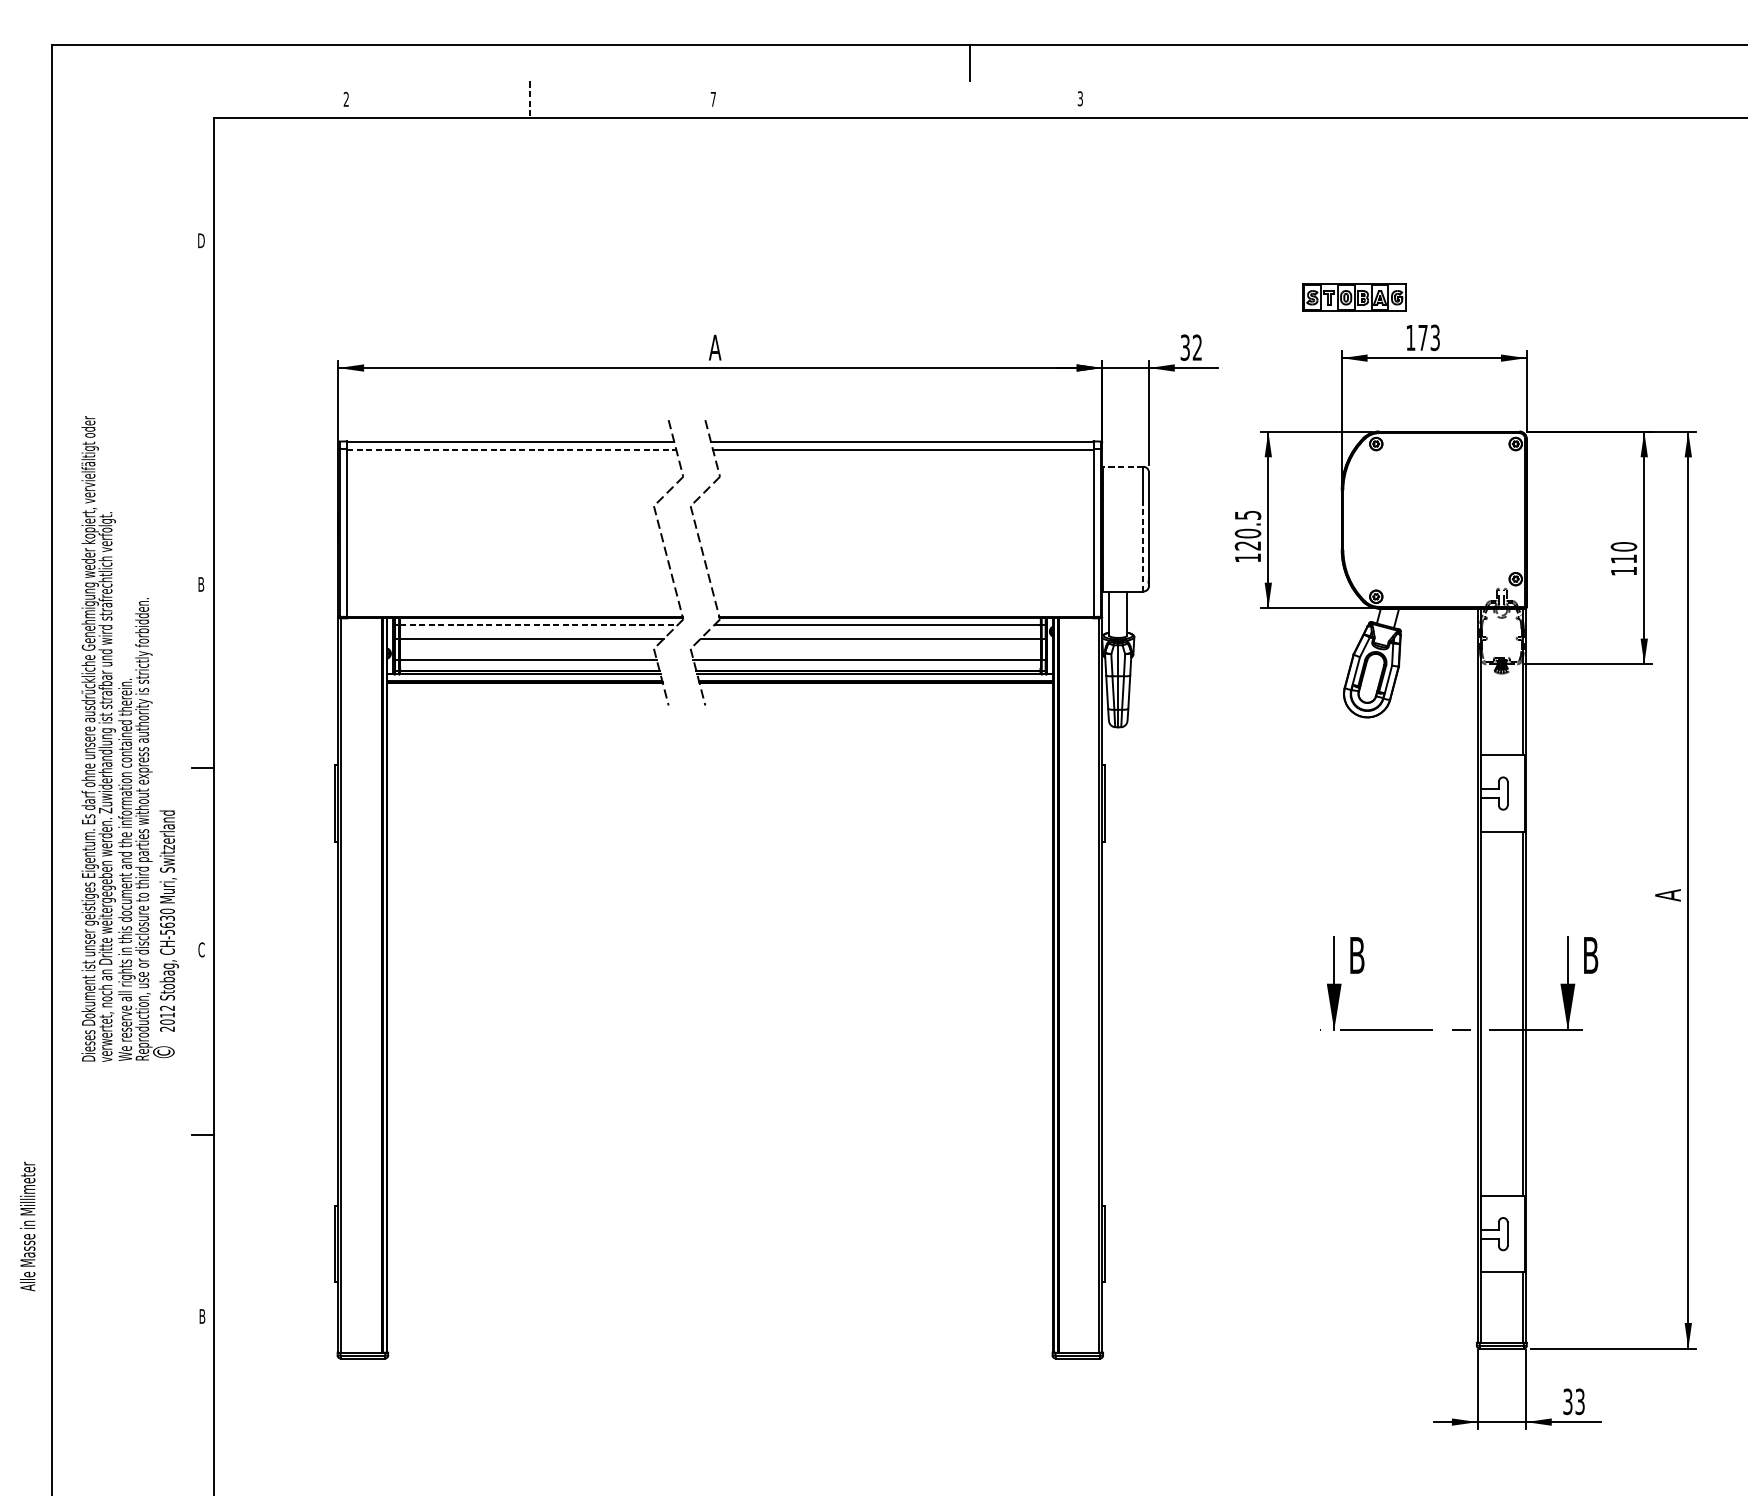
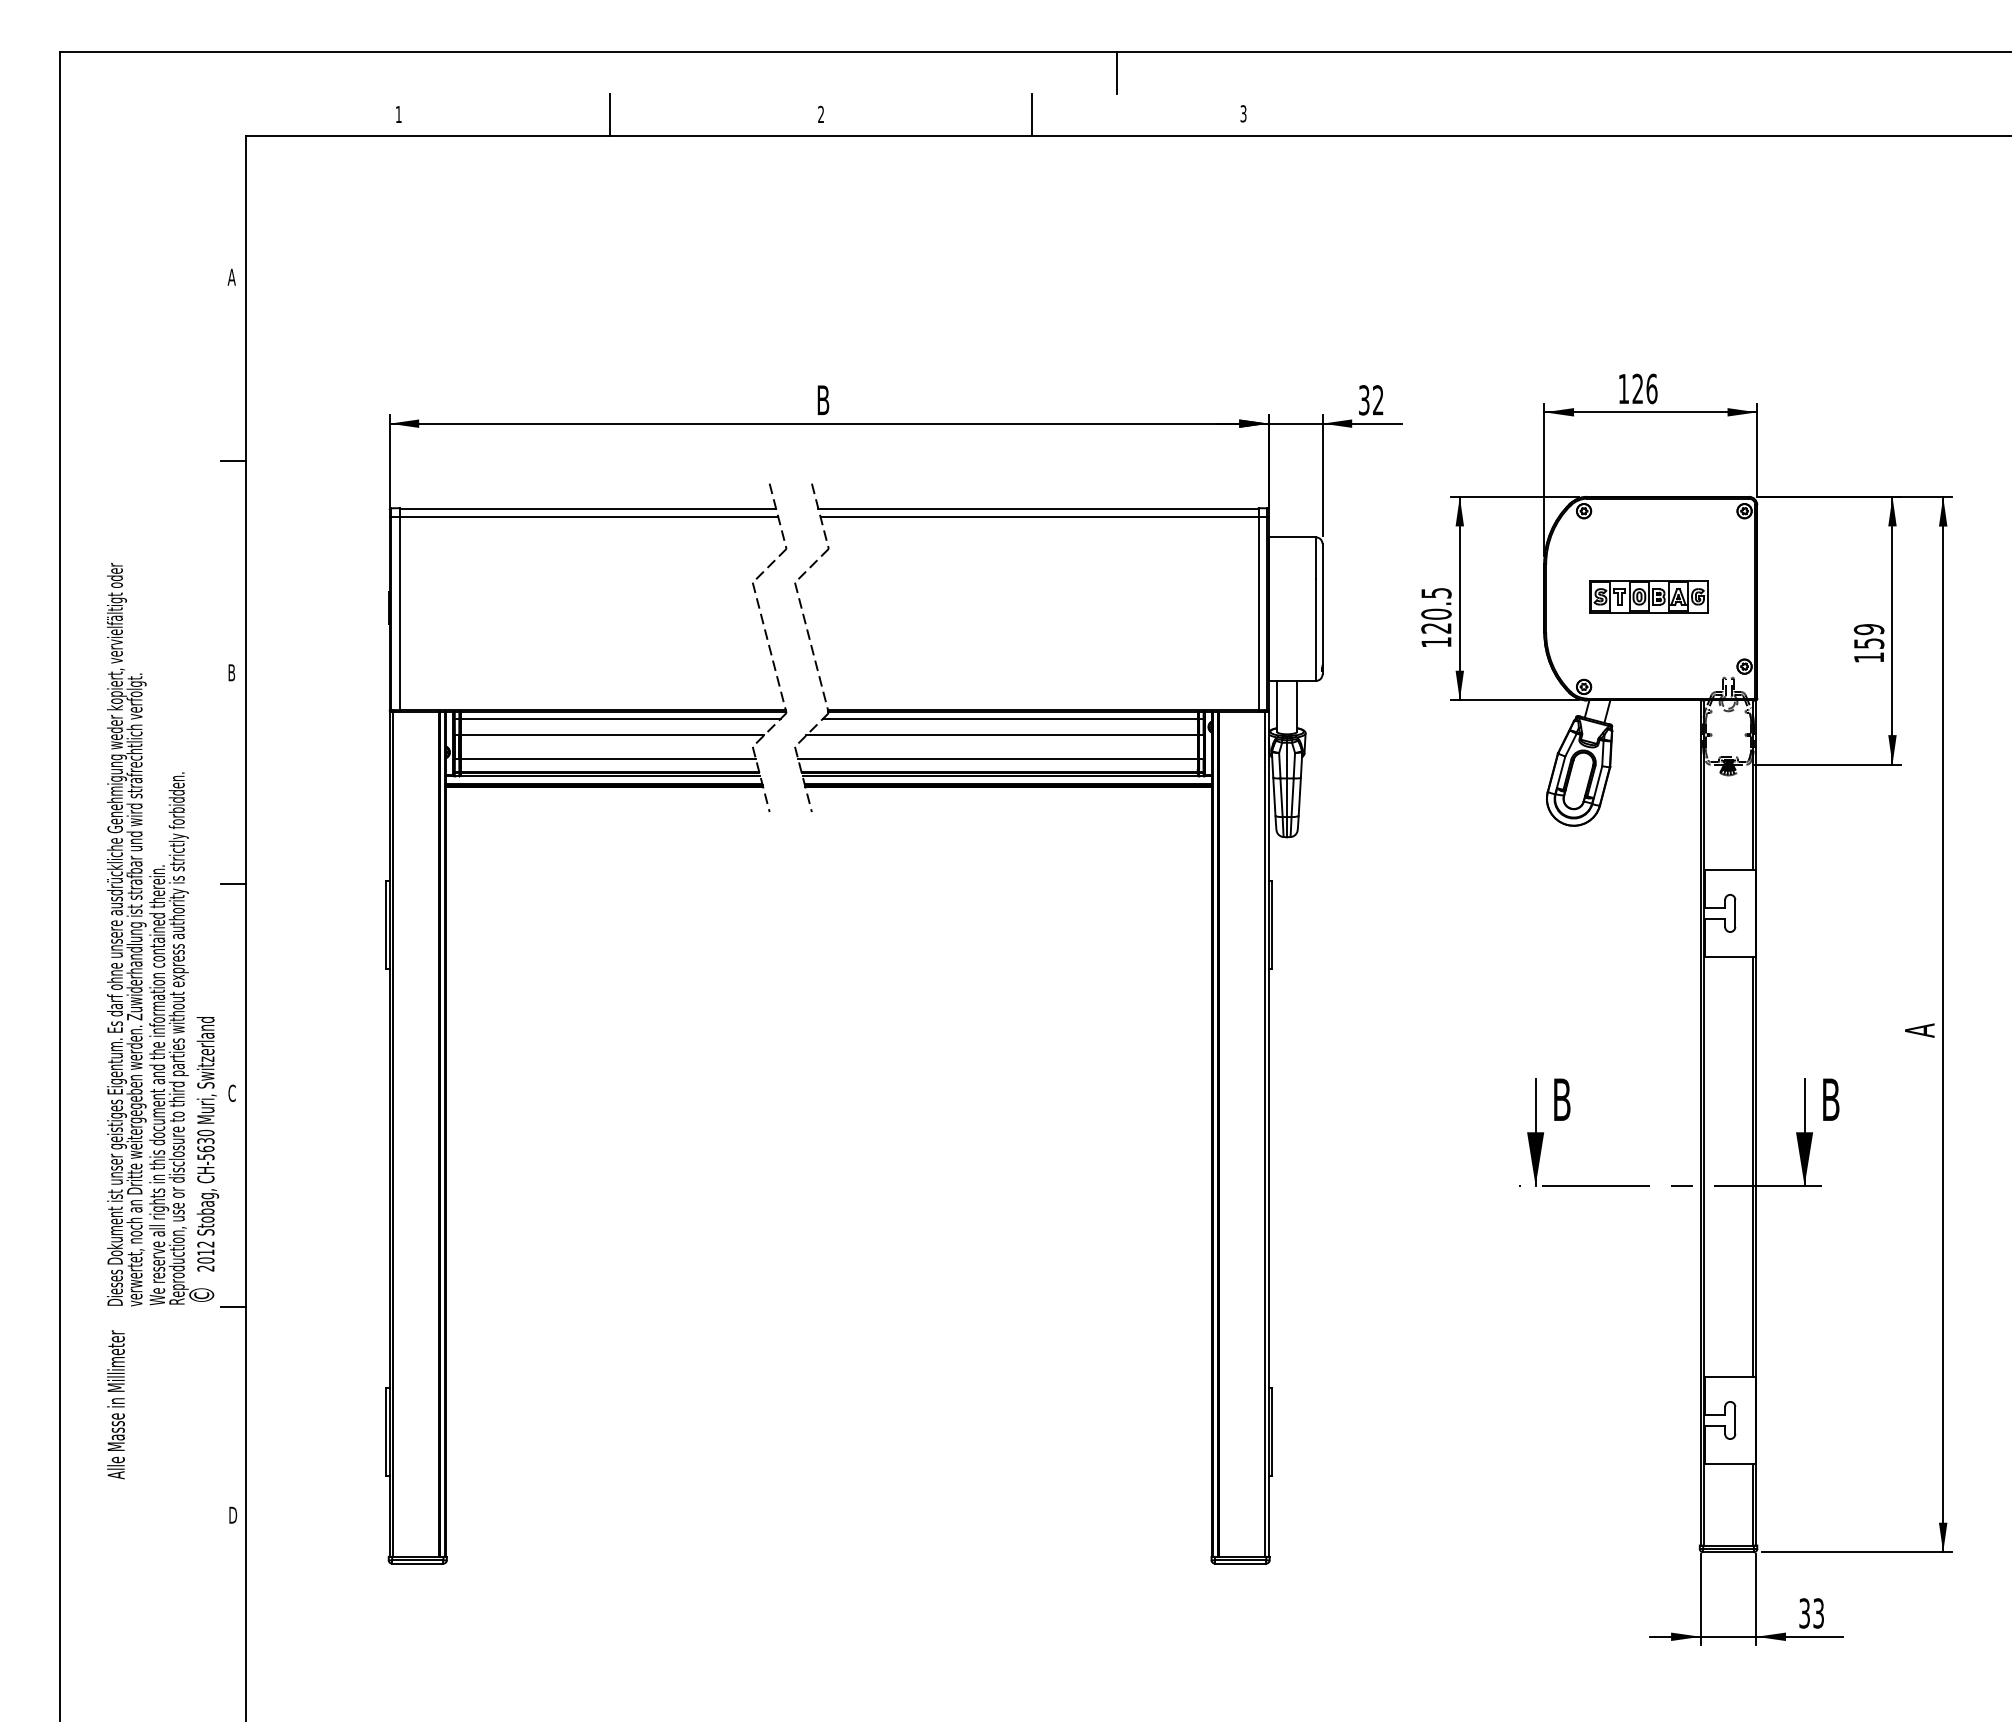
text: (346, 98) -> (398, 113), 2 -> 1
text: (713, 98) -> (821, 113), 7 -> 2
line: (897, 99) -> (1032, 114), added
line: (529, 100) -> (609, 115), dashed -> solid
text: (201, 240) -> (231, 276), D -> A
part: (1354, 297) -> (1648, 596), moved
text: (1428, 337) -> (1644, 388), 173 -> 126
text: (715, 347) -> (823, 399), A -> B
line: (202, 400) -> (233, 461), added
line: (512, 449) -> (589, 517), dashed -> solid
line: (1122, 466) -> (1292, 537), dashed -> solid
line: (1142, 546) -> (1315, 629), dashed -> solid
text: (1624, 552) -> (1869, 636), 110 -> 159
line: (539, 625) -> (621, 719), dashed -> solid
text: (130, 738) -> (163, 934), moved
text: (27, 1226) -> (115, 1404), moved
text: (202, 1315) -> (233, 1514), B -> D

